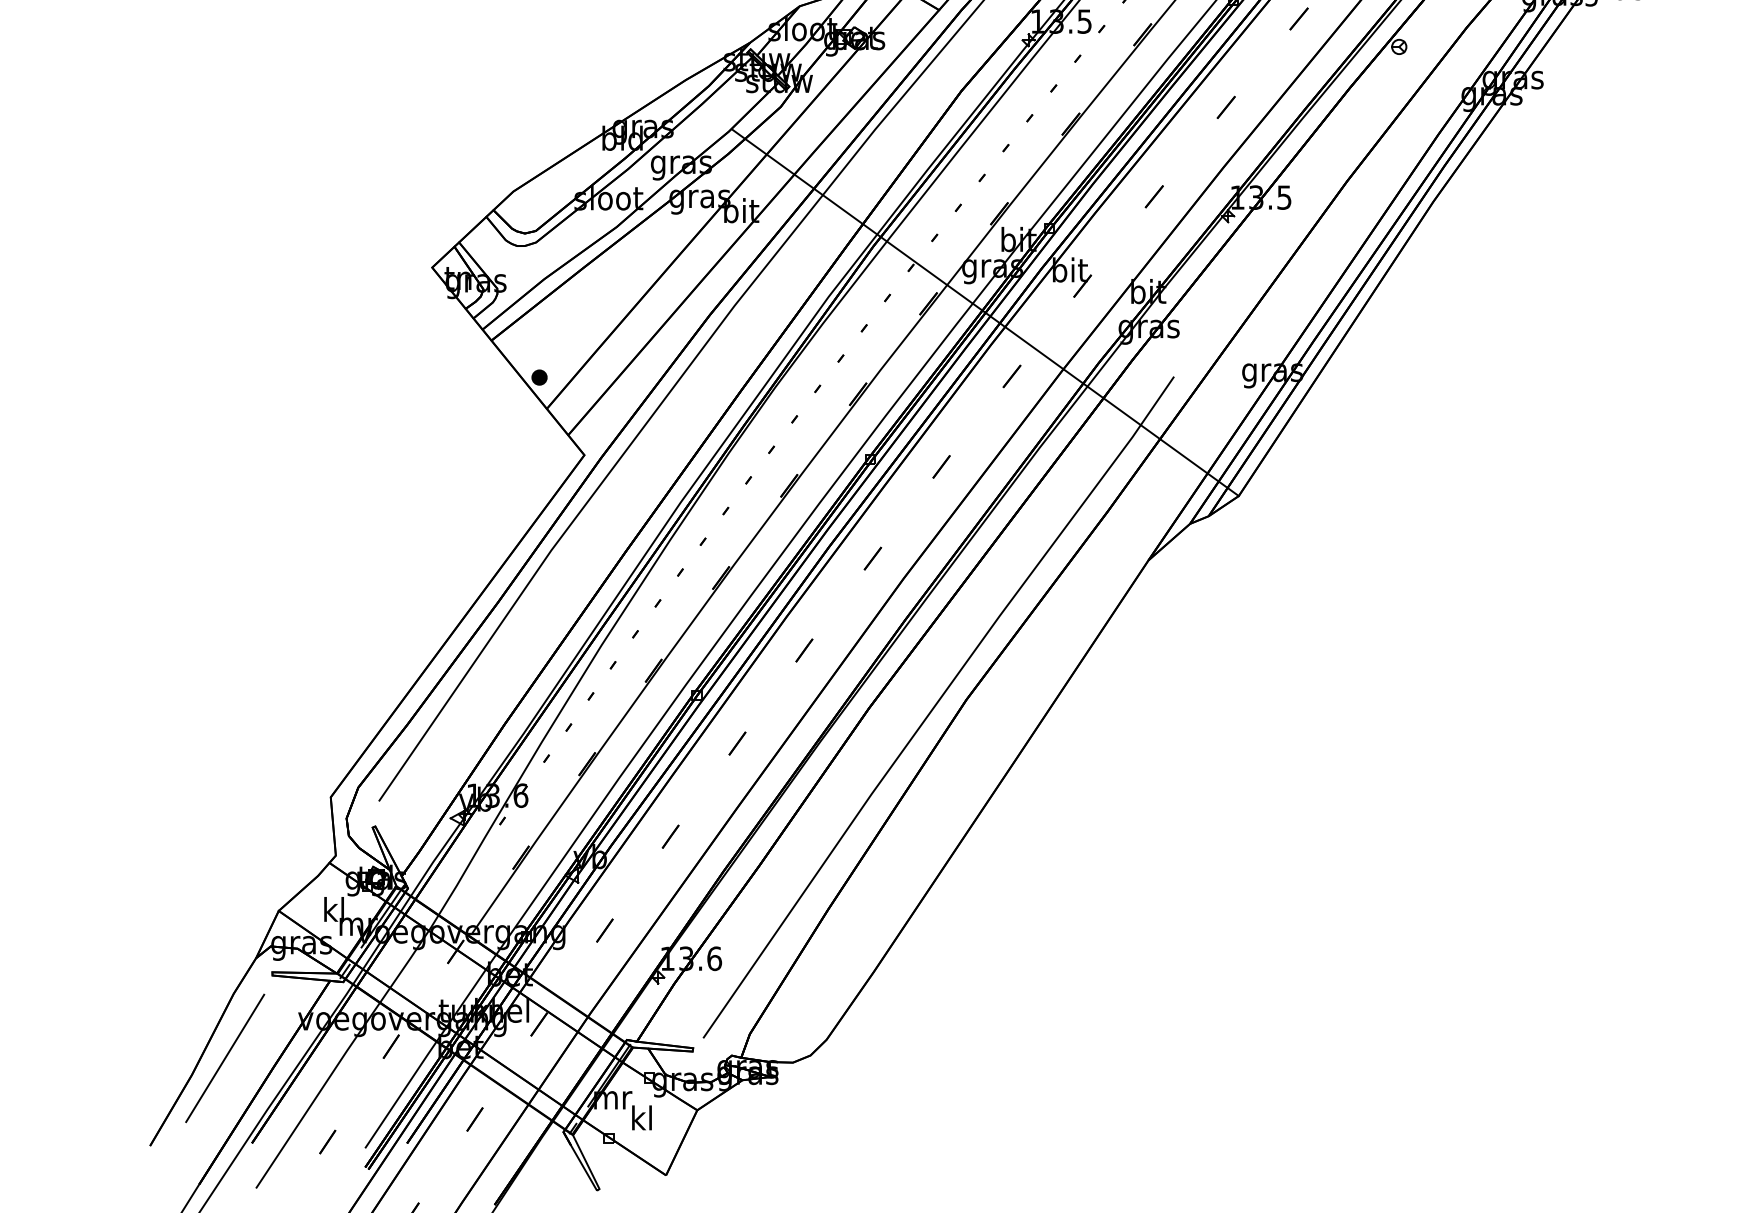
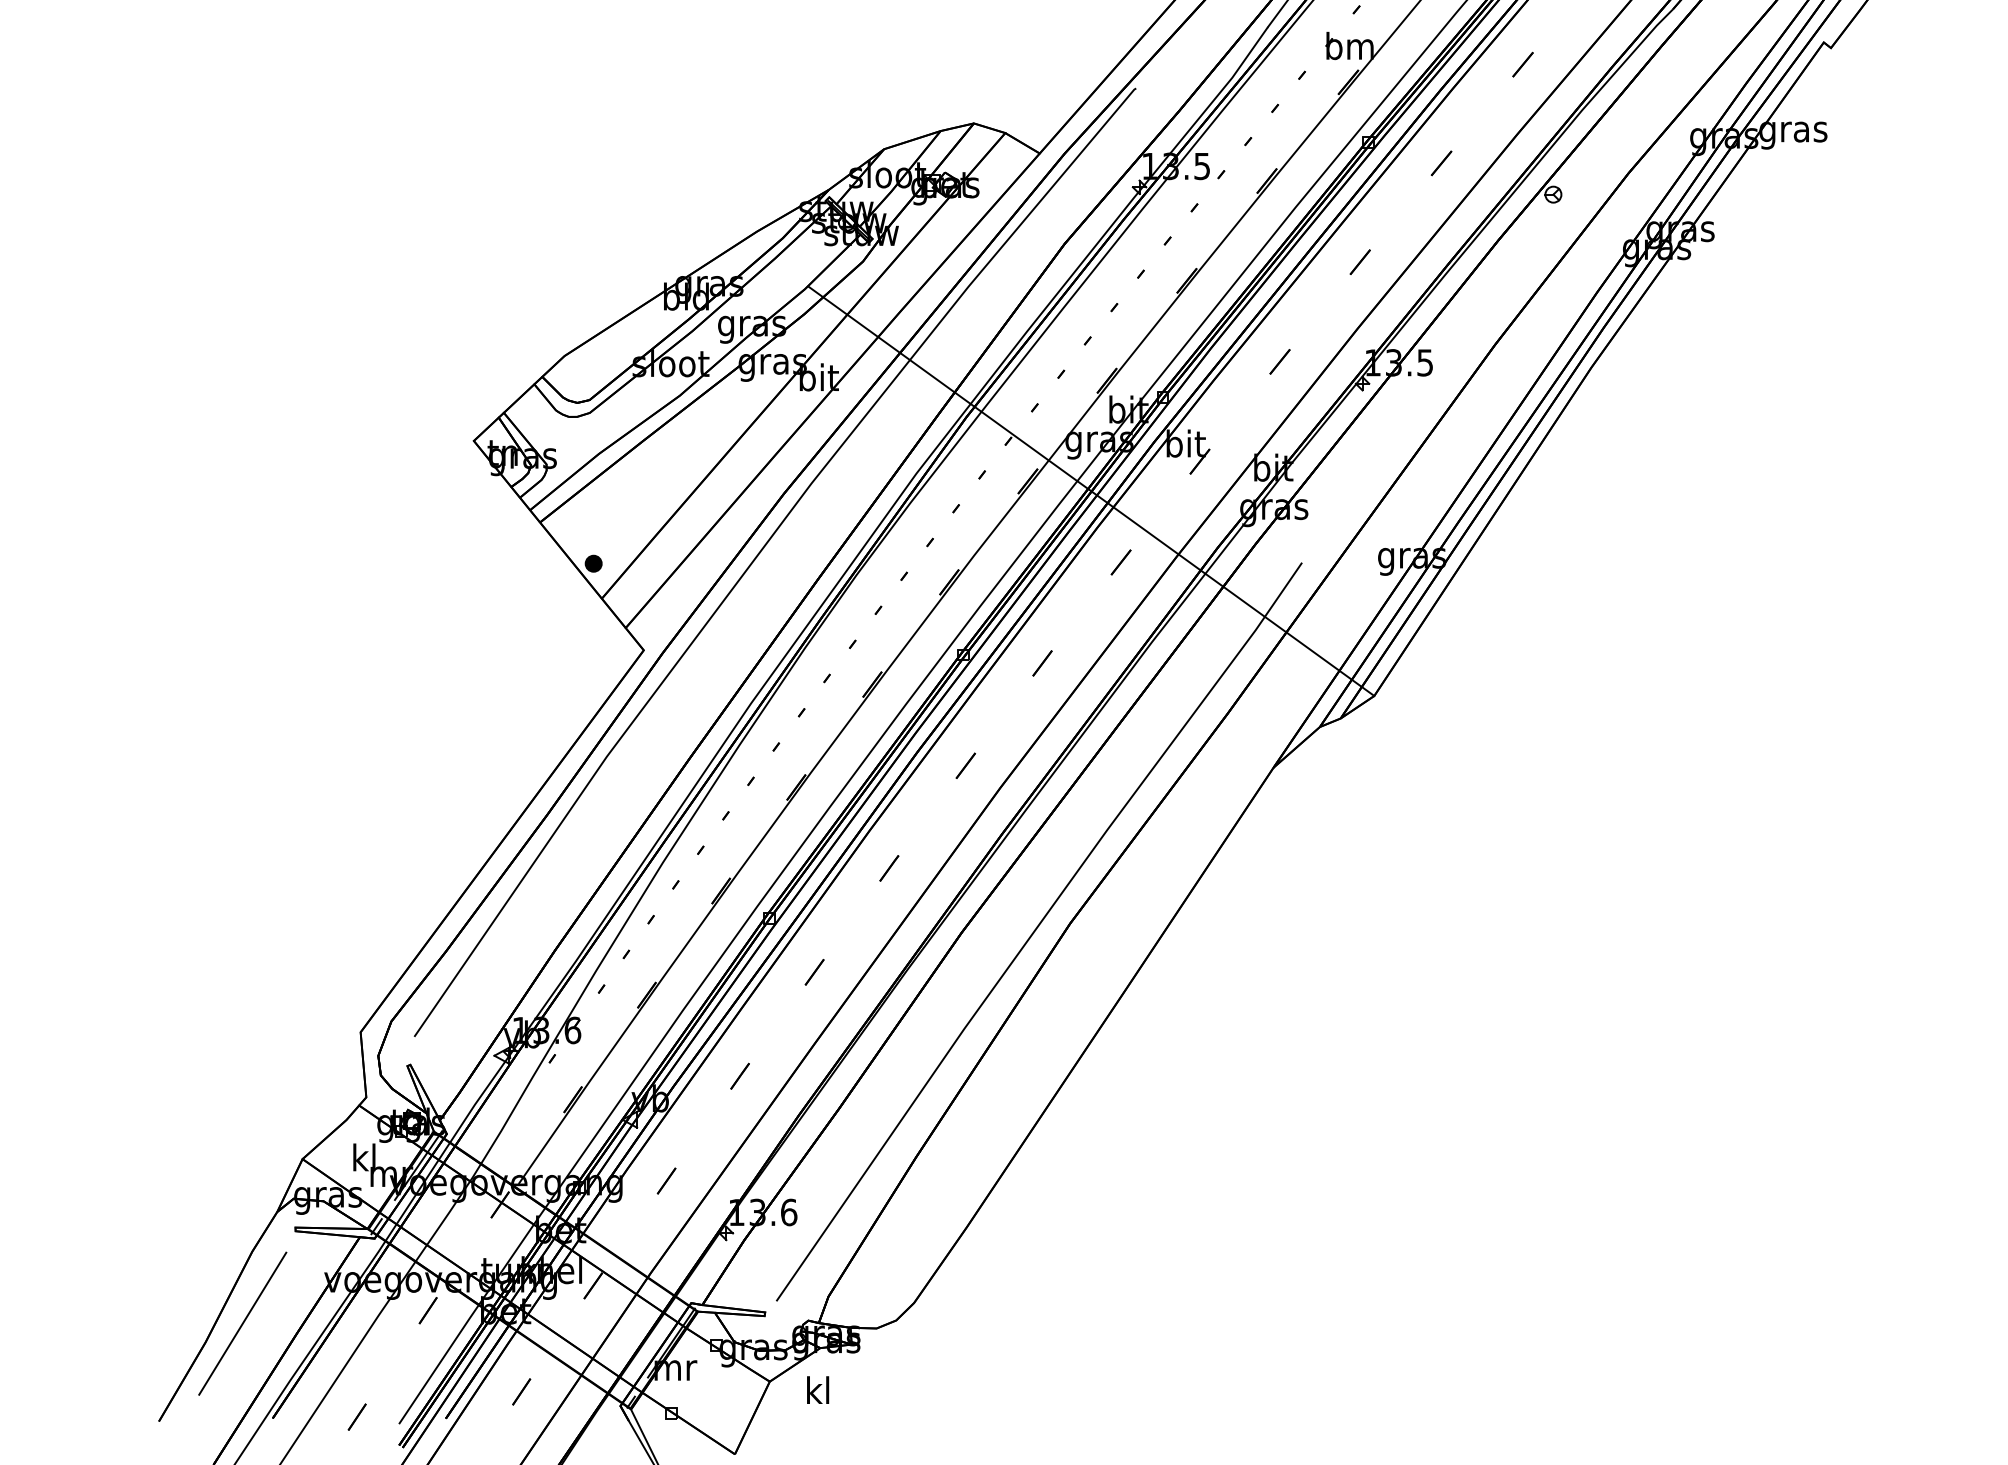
text: (642, 1117) -> (818, 1389), moved

